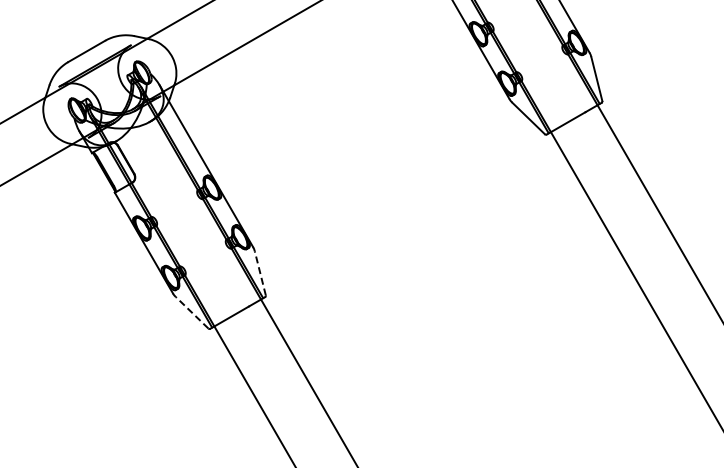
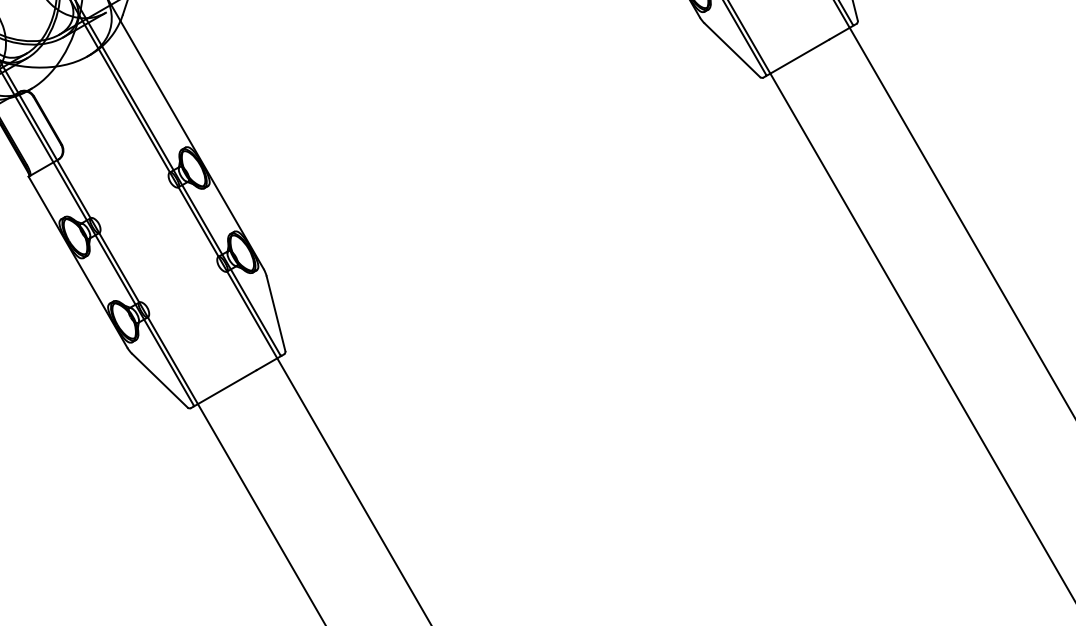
line: (260, 273) -> (276, 314), dashed -> solid
line: (192, 312) -> (160, 380), dashed -> solid

